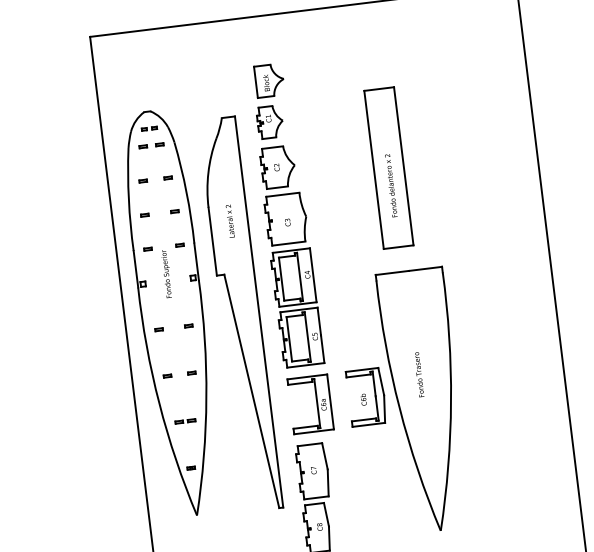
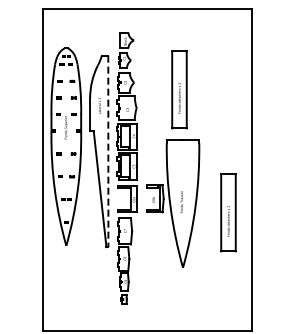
line: (259, 312) -> (108, 151), solid -> dashed
text: (418, 373) -> (181, 201), moved
part: (519, 406) -> (228, 212), added

